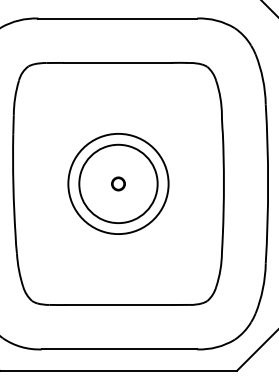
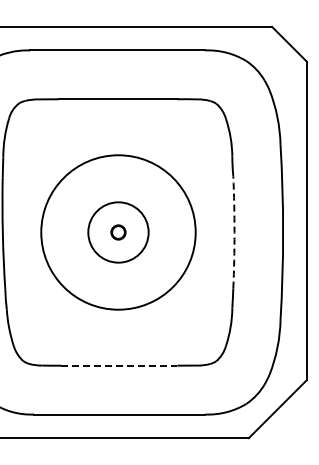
circle: (118, 183) -> (118, 232), size x0.7
circle: (118, 183) -> (118, 232), size x1.4
arc: (223, 183) -> (234, 232), solid -> dashed
line: (119, 304) -> (119, 365), solid -> dashed

